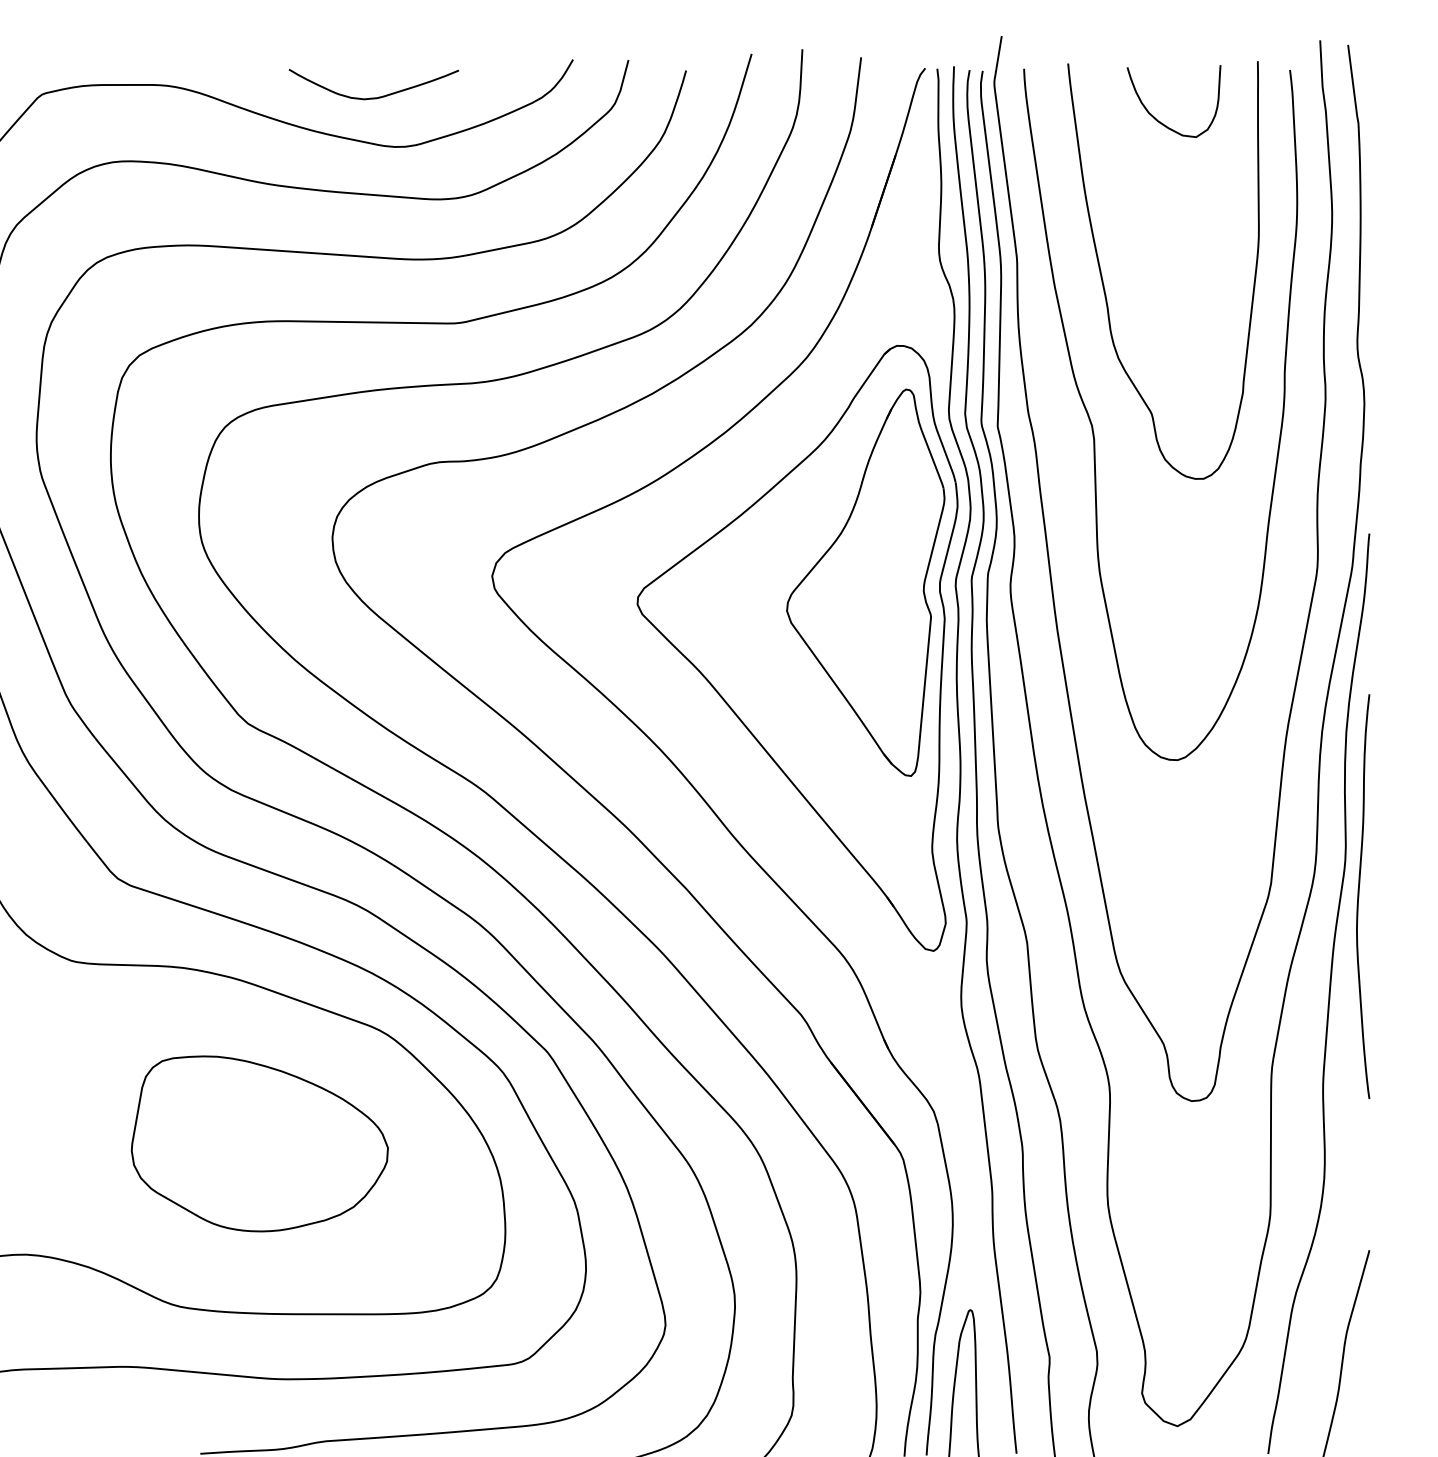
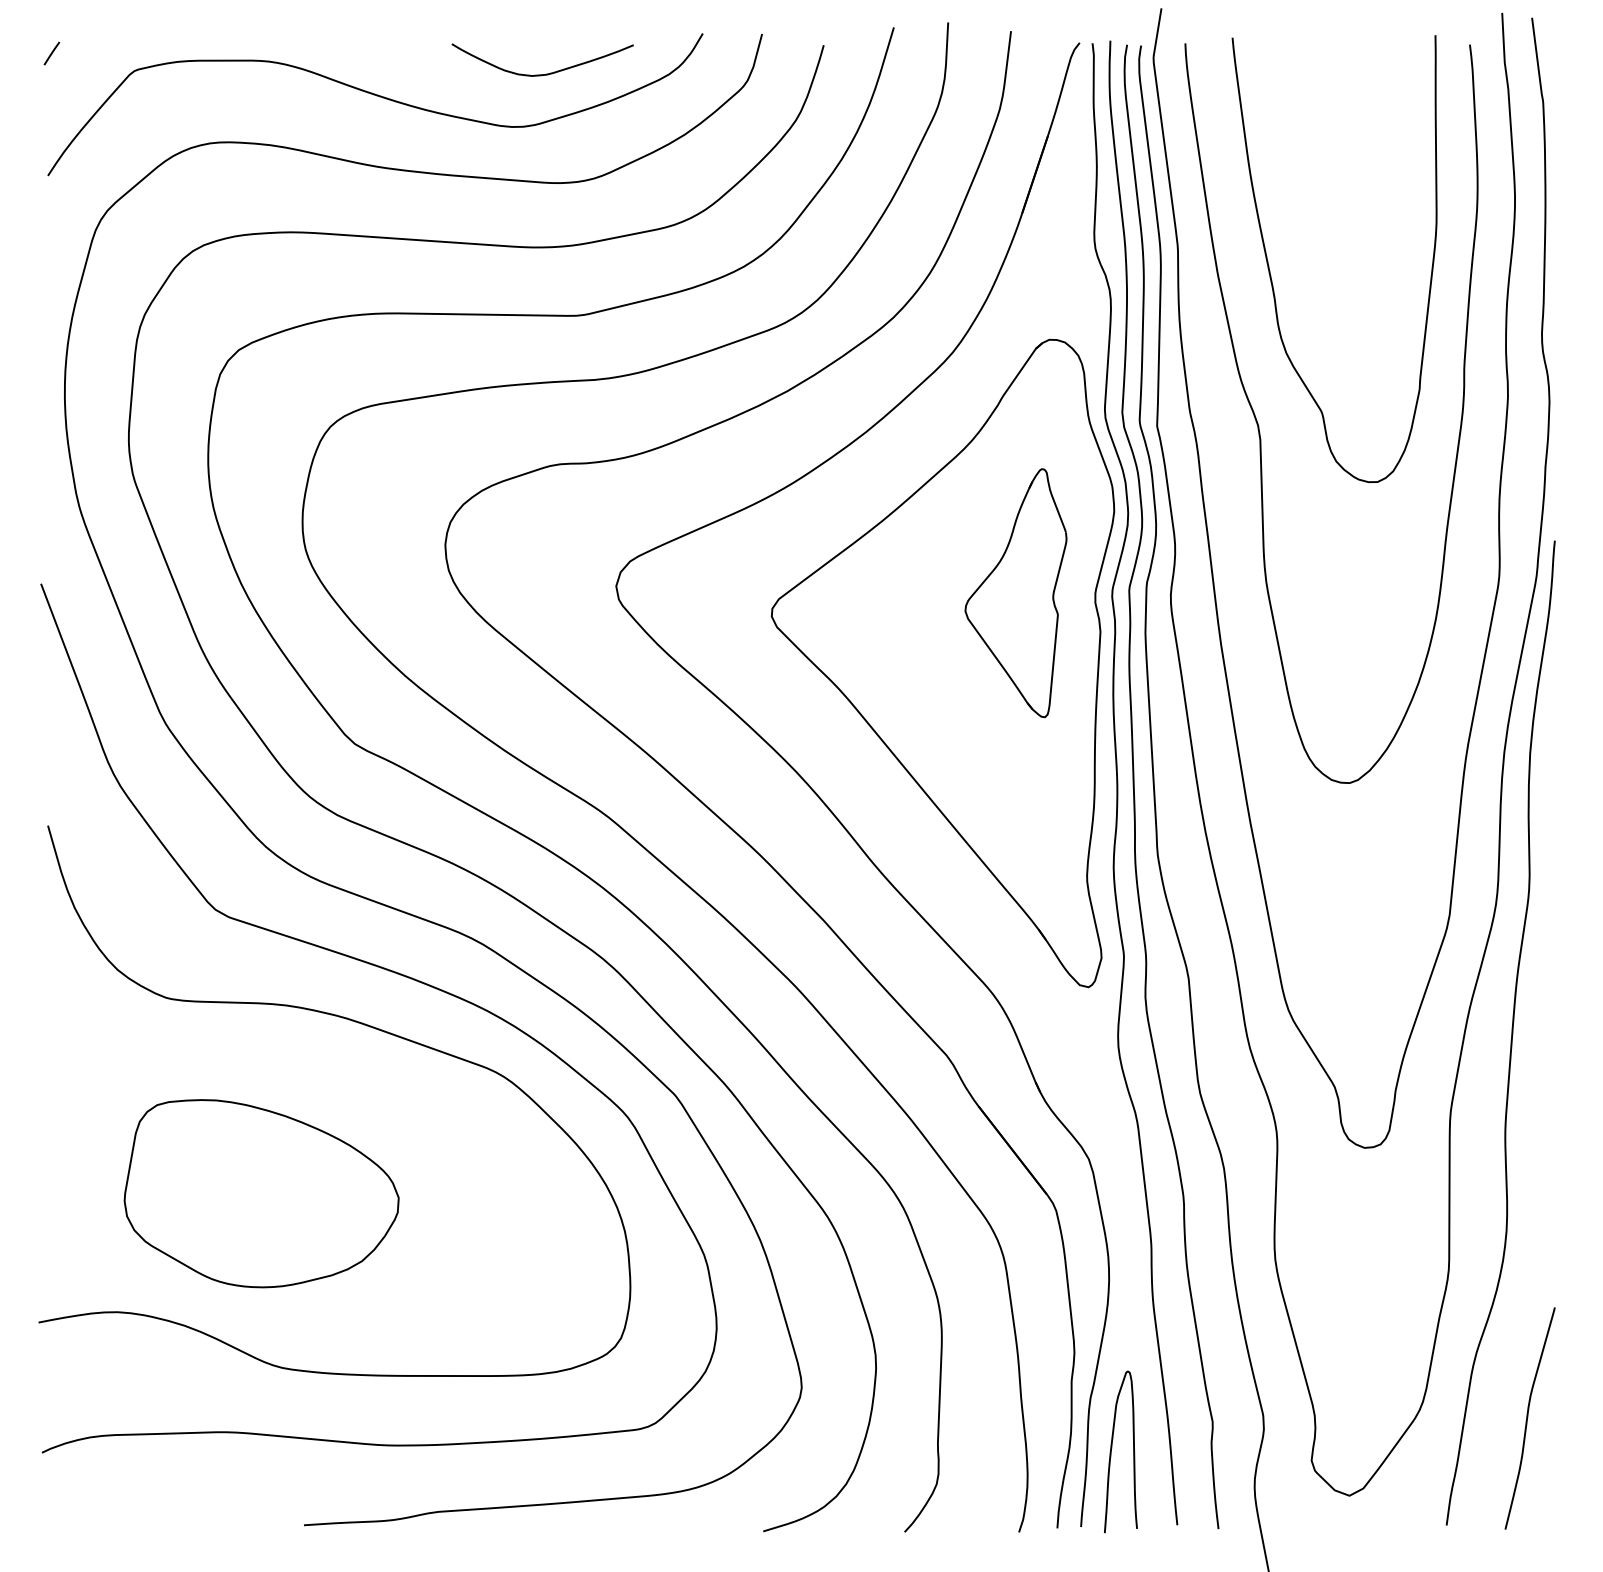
curve: (377, 96) -> (546, 73), moved
curve: (1157, 119) -> (1328, 97), removed
part: (865, 582) -> (1015, 592), size x0.6
curve: (1358, 896) -> (1543, 928), removed
part: (259, 1143) -> (261, 1193), moved

